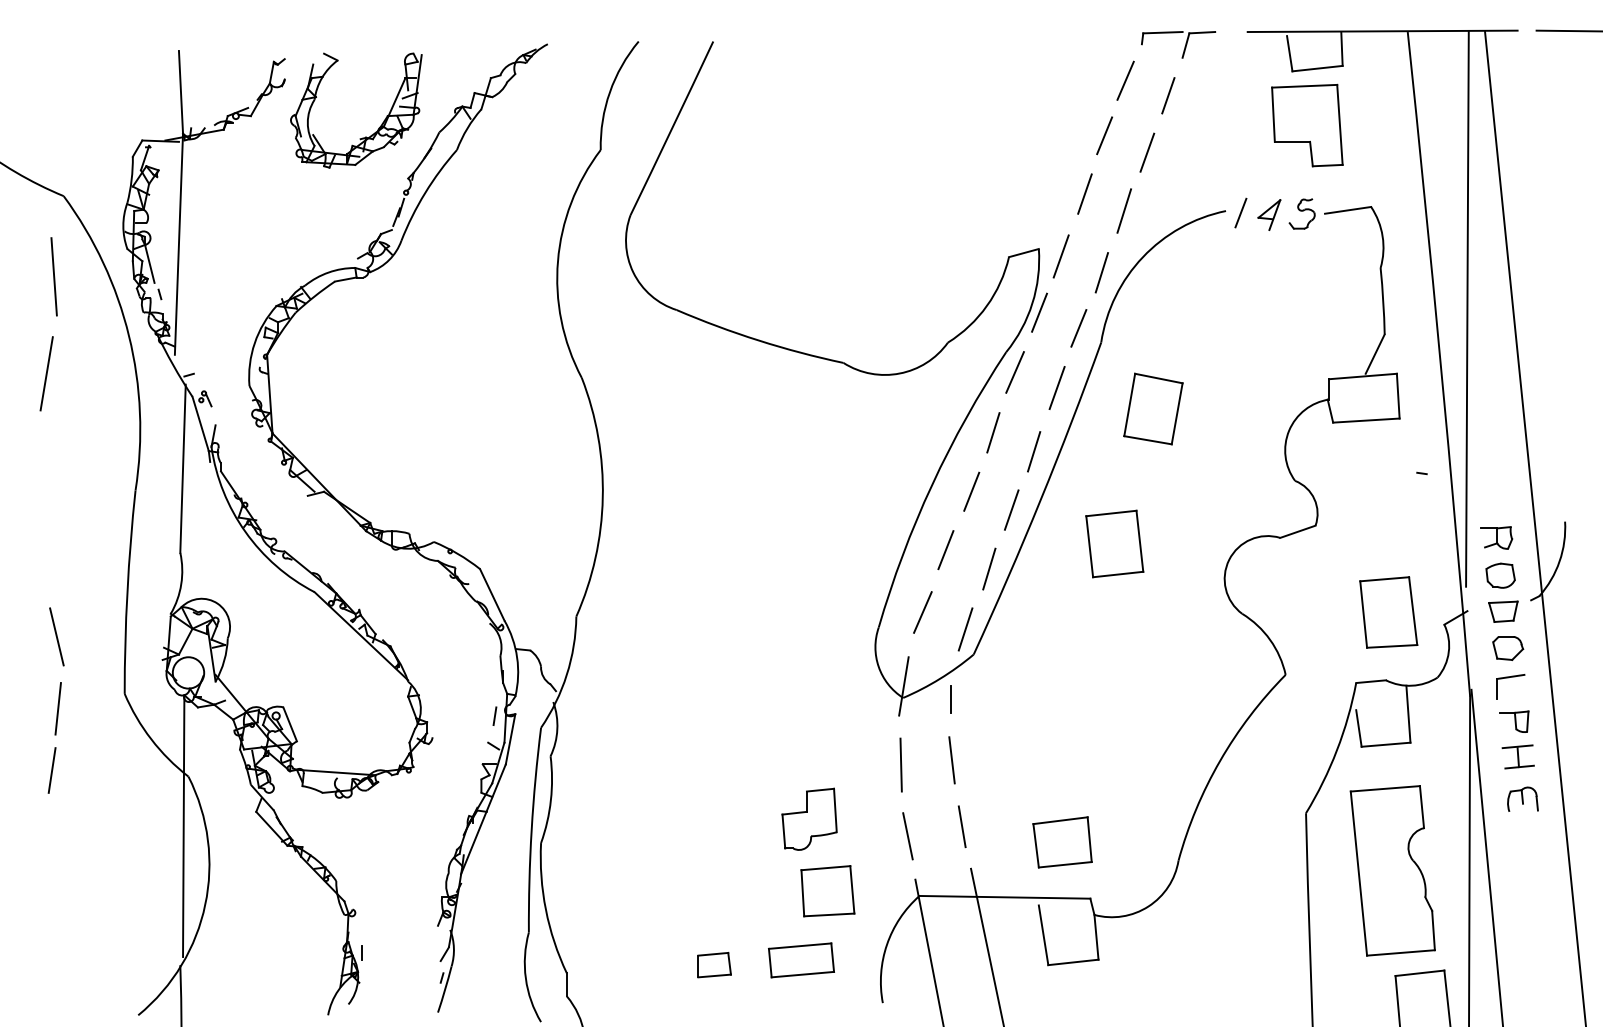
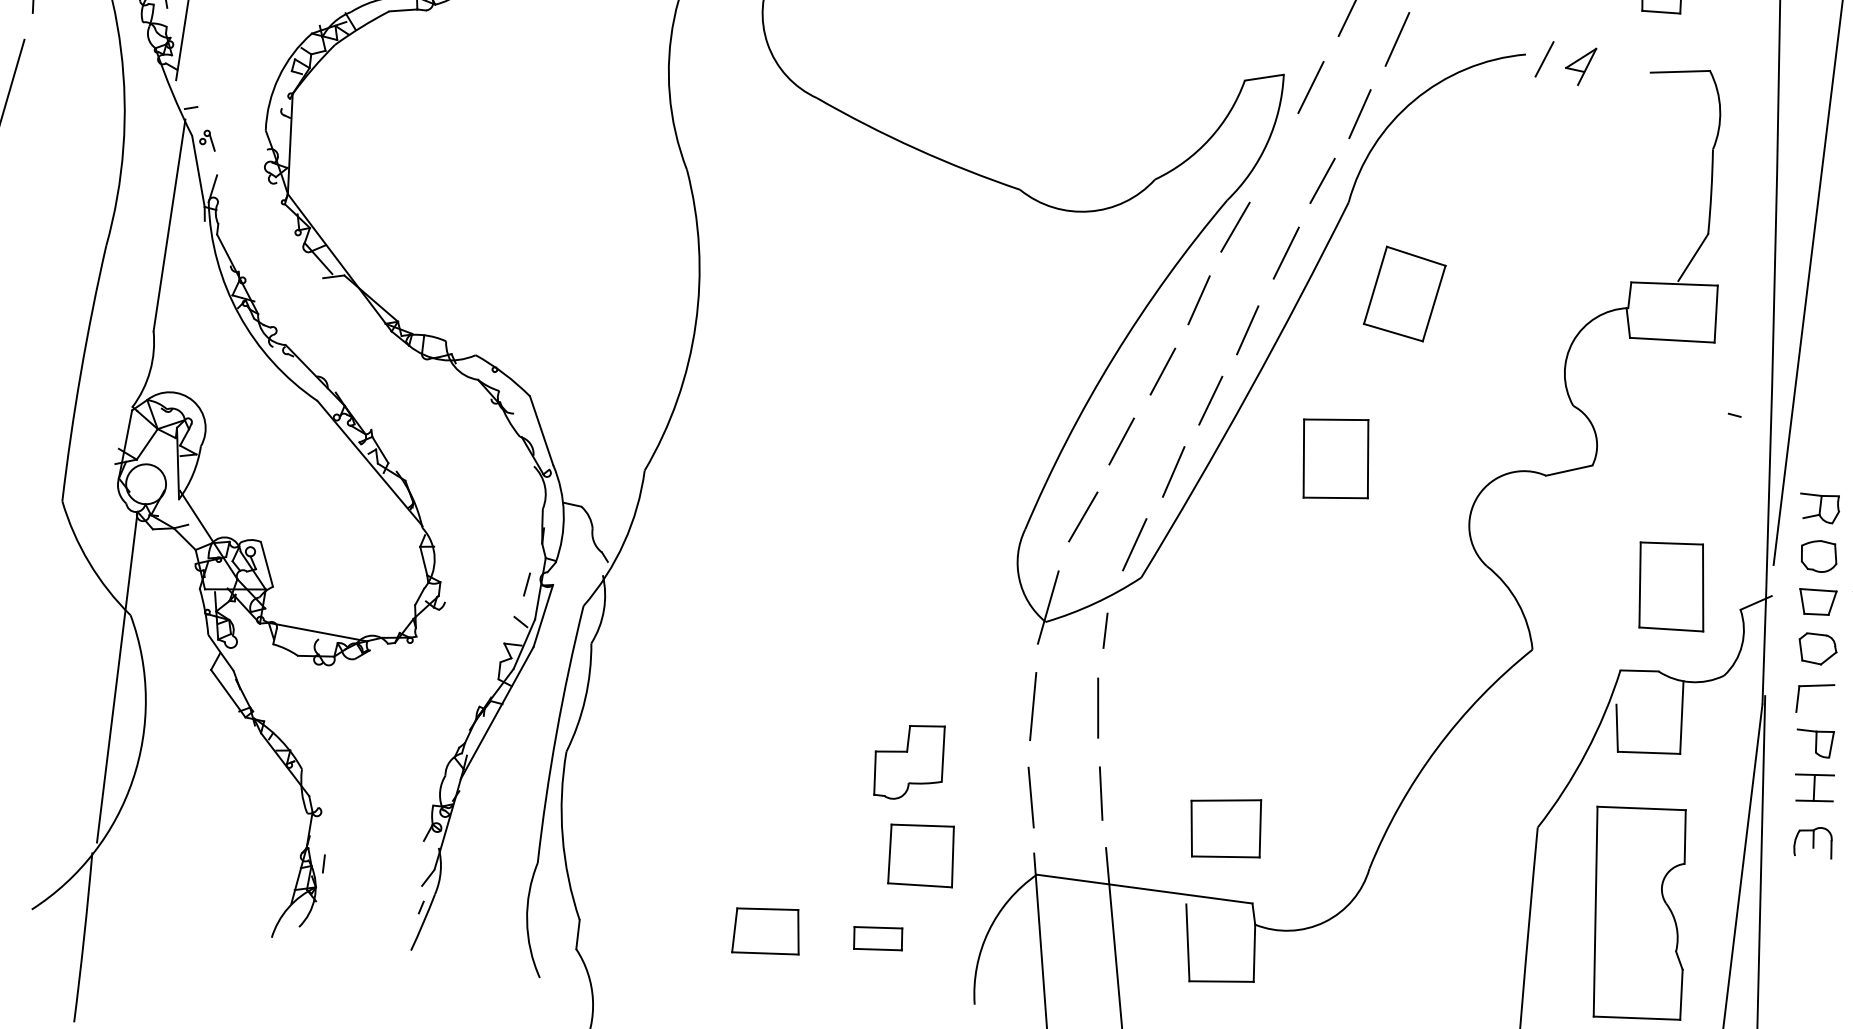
part: (1301, 213) -> (1621, 68), removed
line: (1039, 312) -> (1275, 155), removed
part: (801, 960) -> (878, 938), size x0.6
part: (714, 965) -> (767, 932), size x1.6

